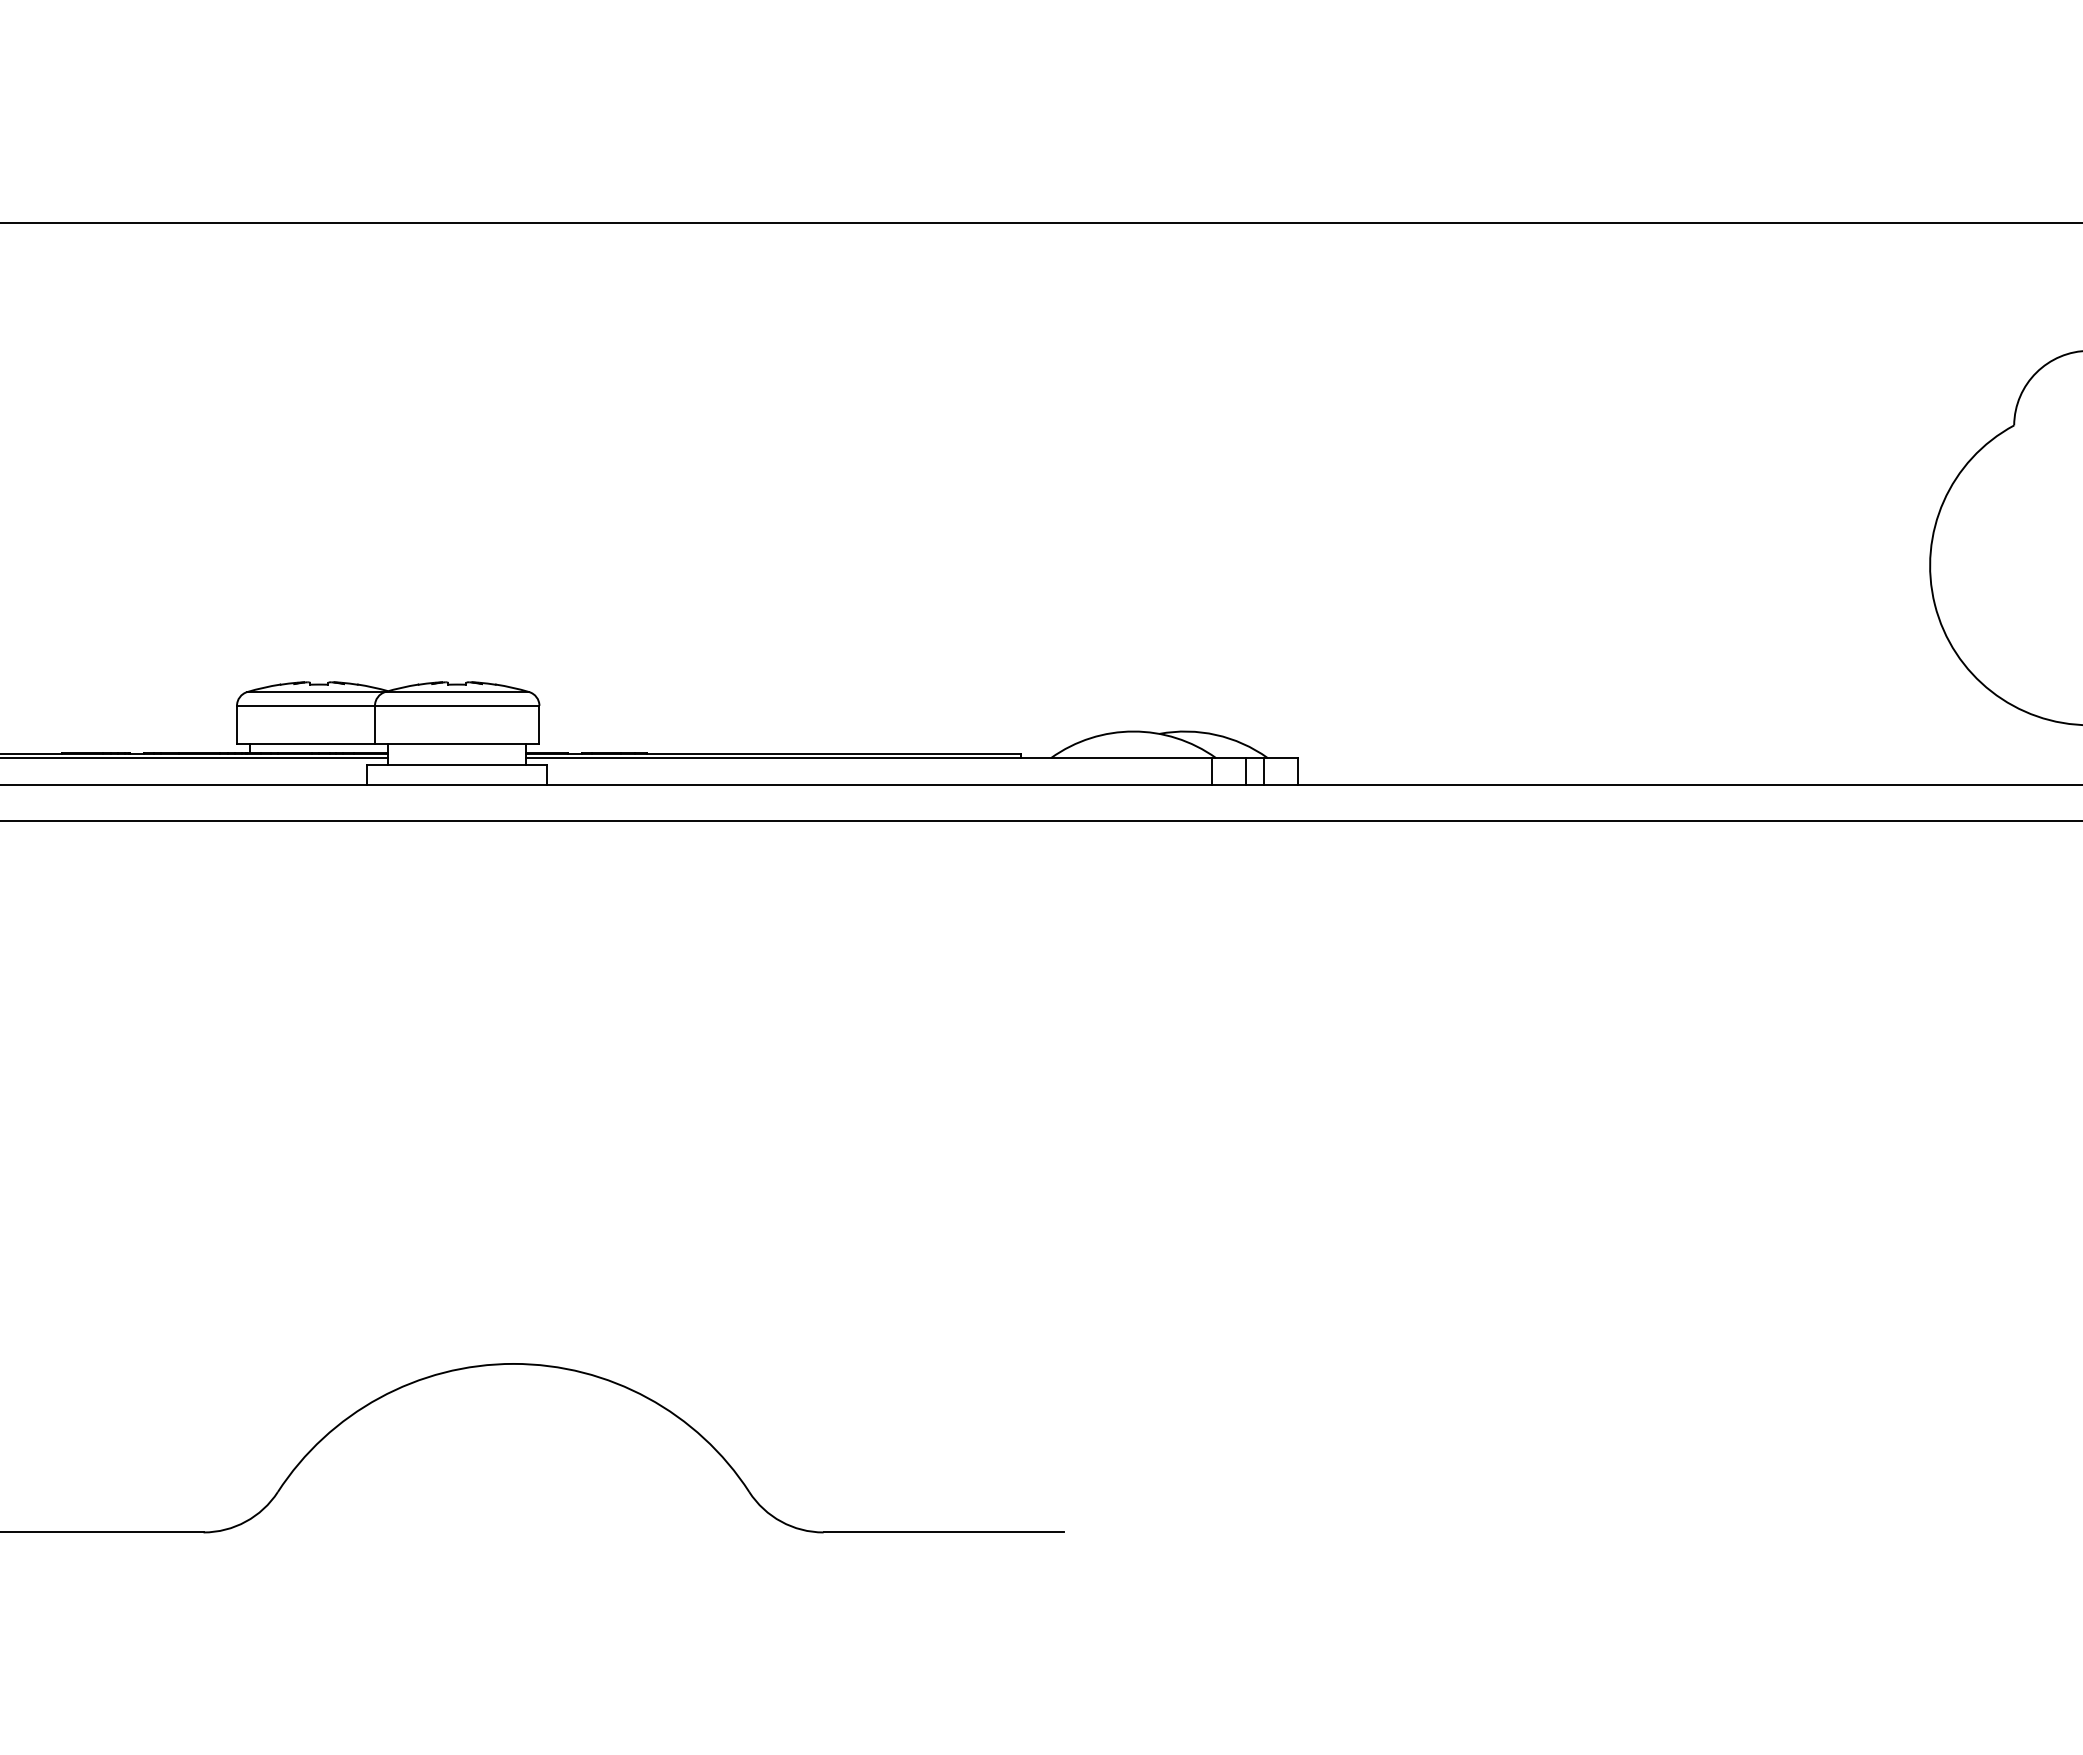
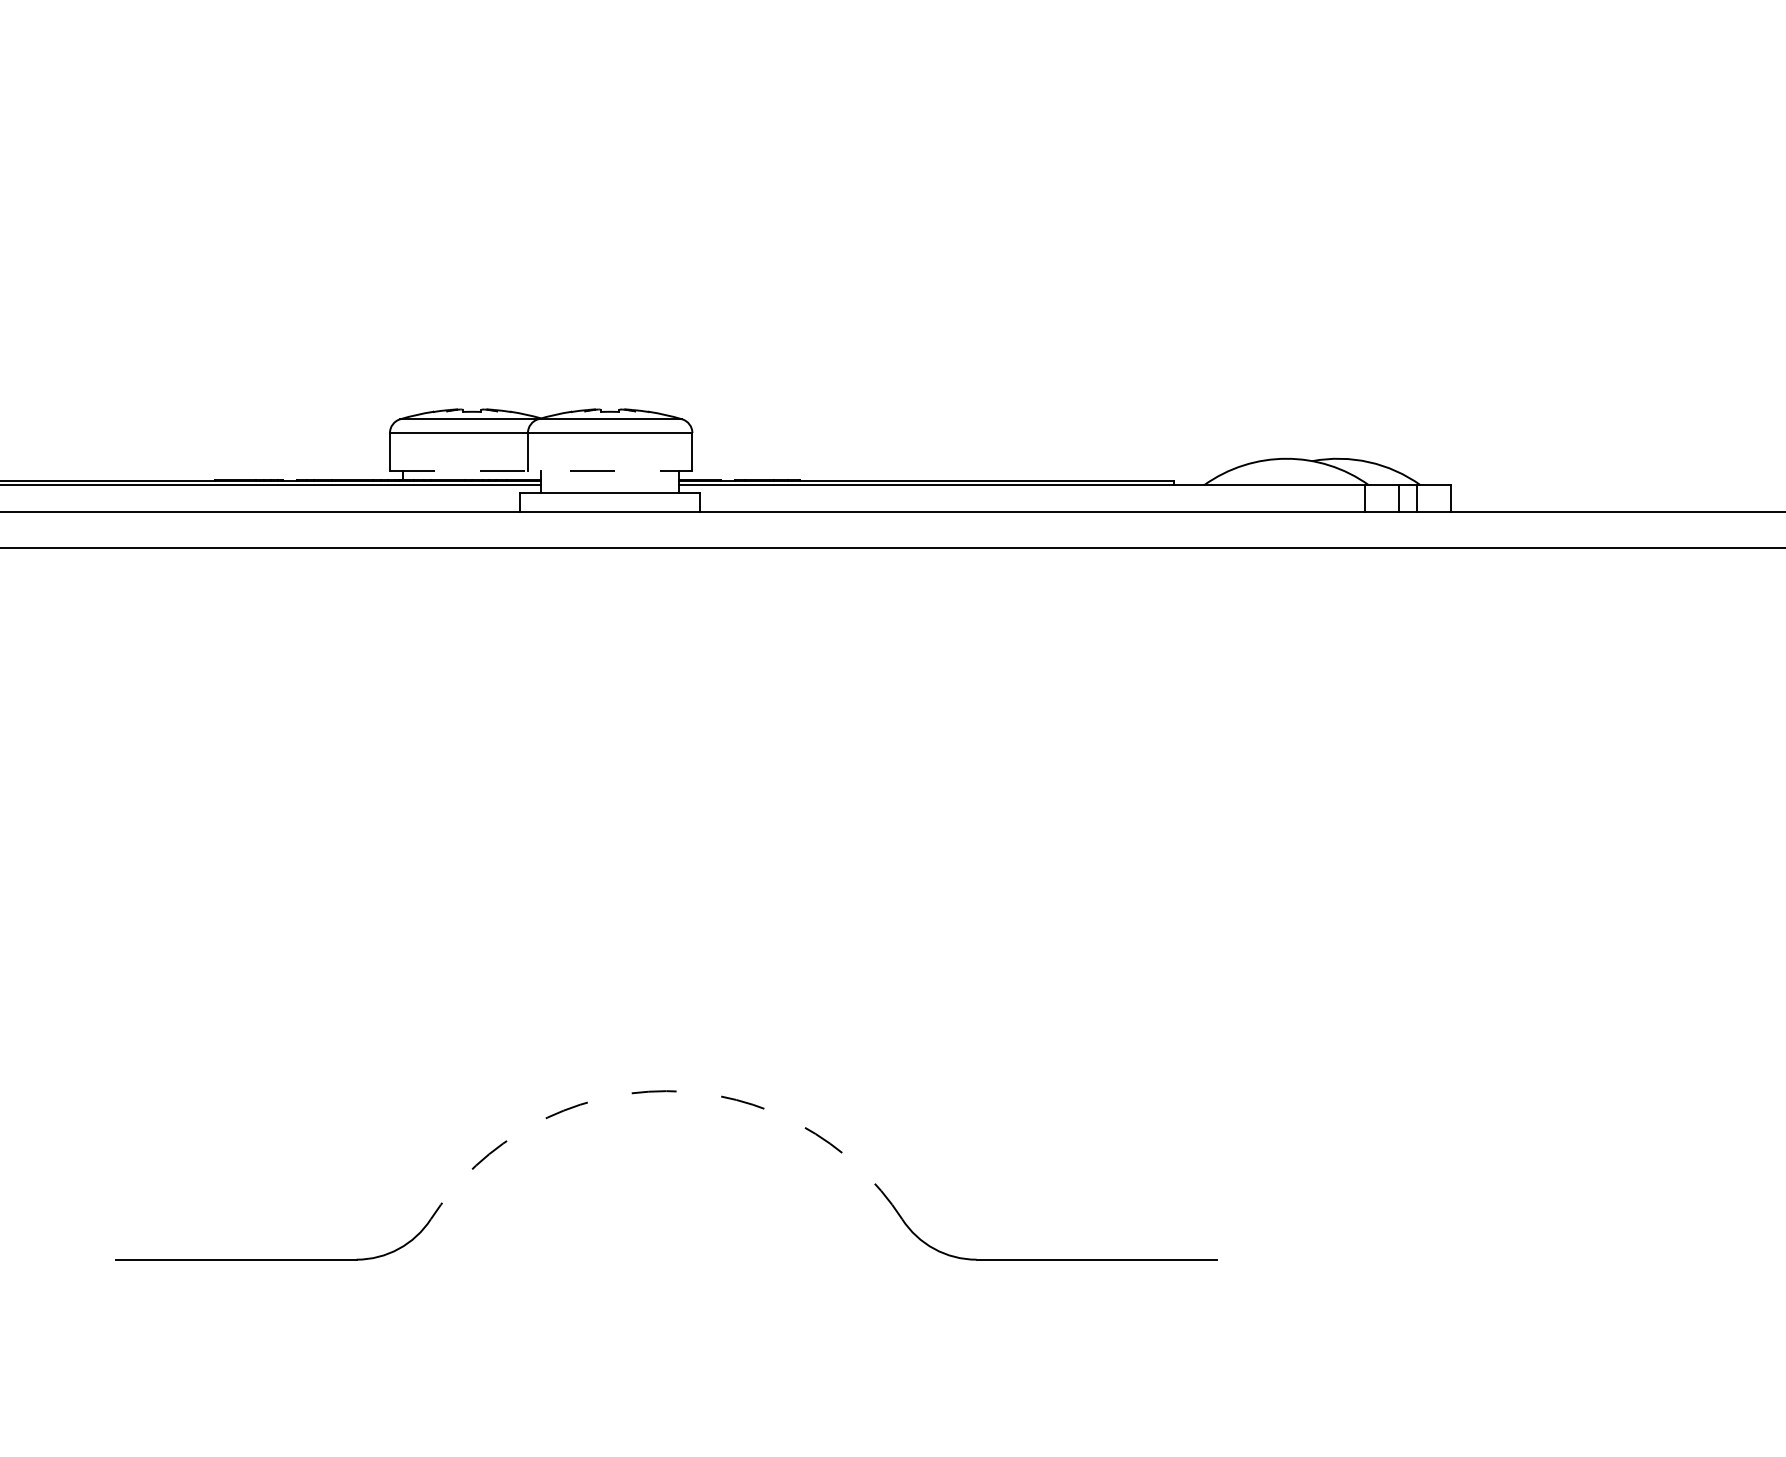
line: (388, 744) -> (541, 471), solid -> dashed
arc: (513, 1363) -> (666, 1090), solid -> dashed

